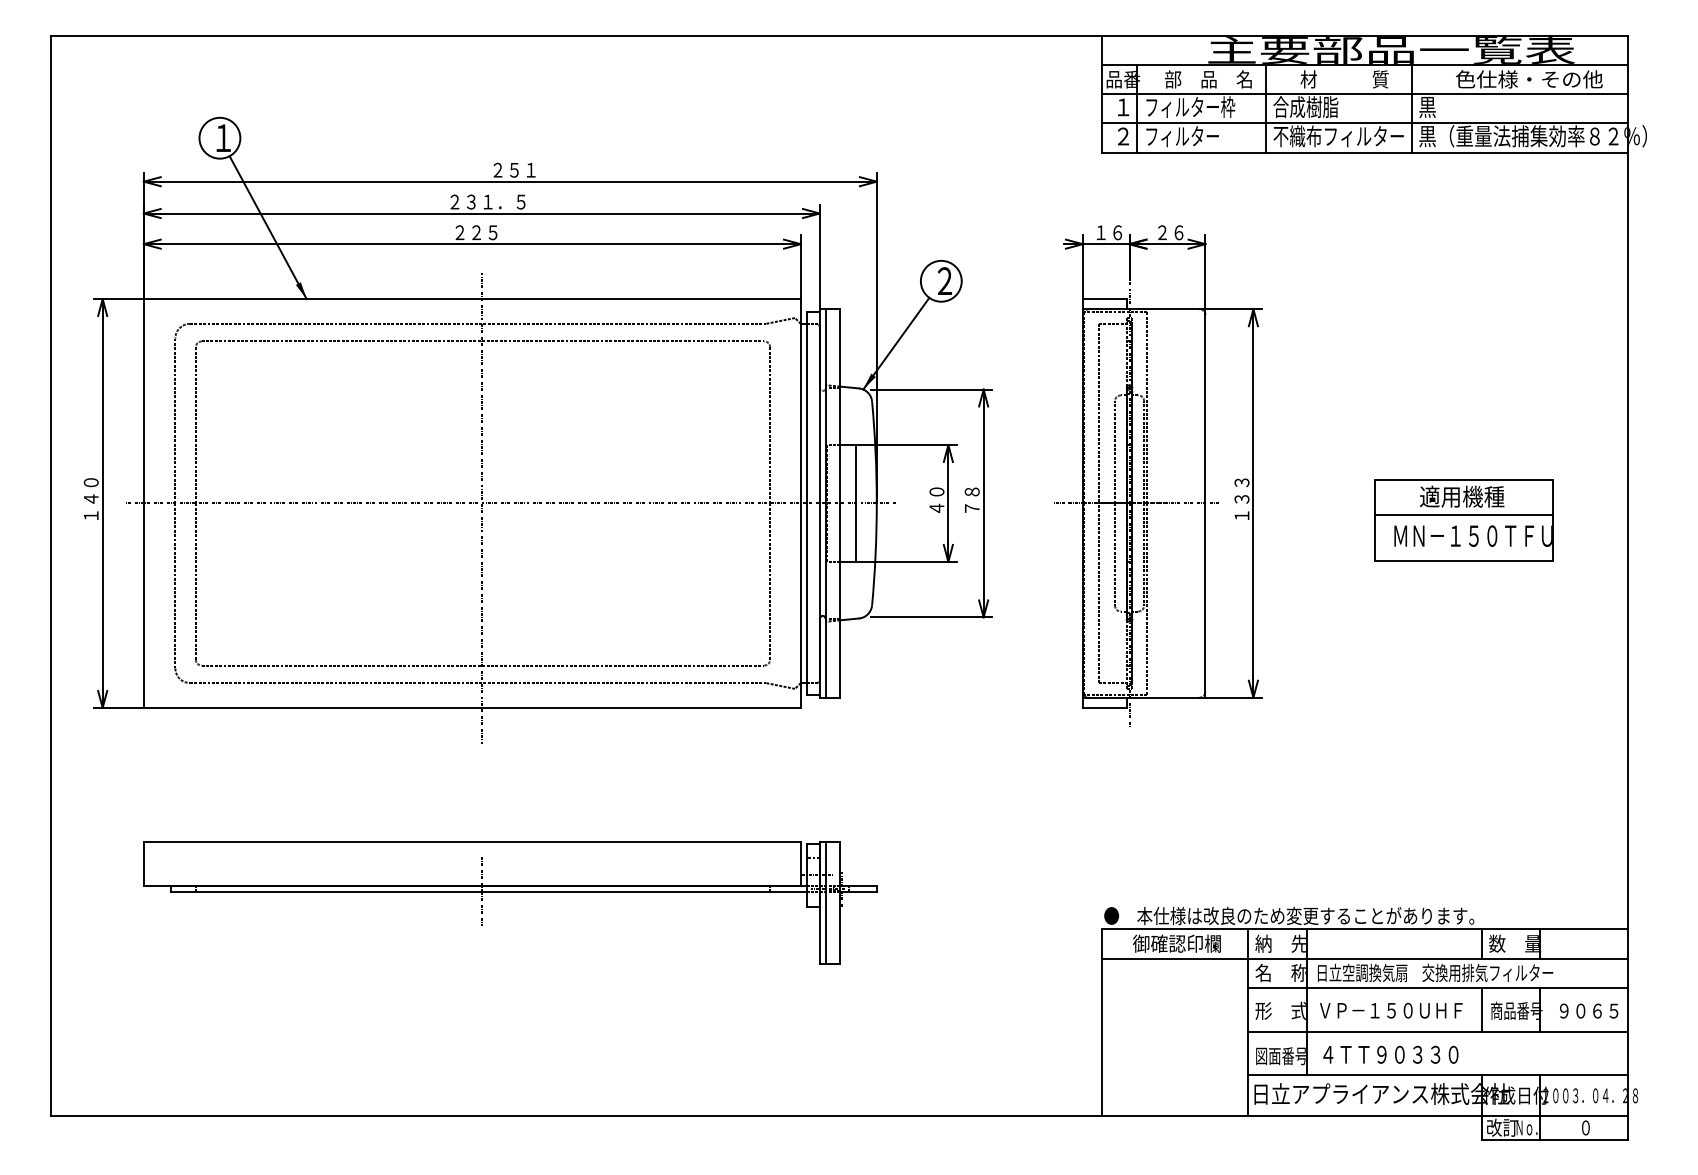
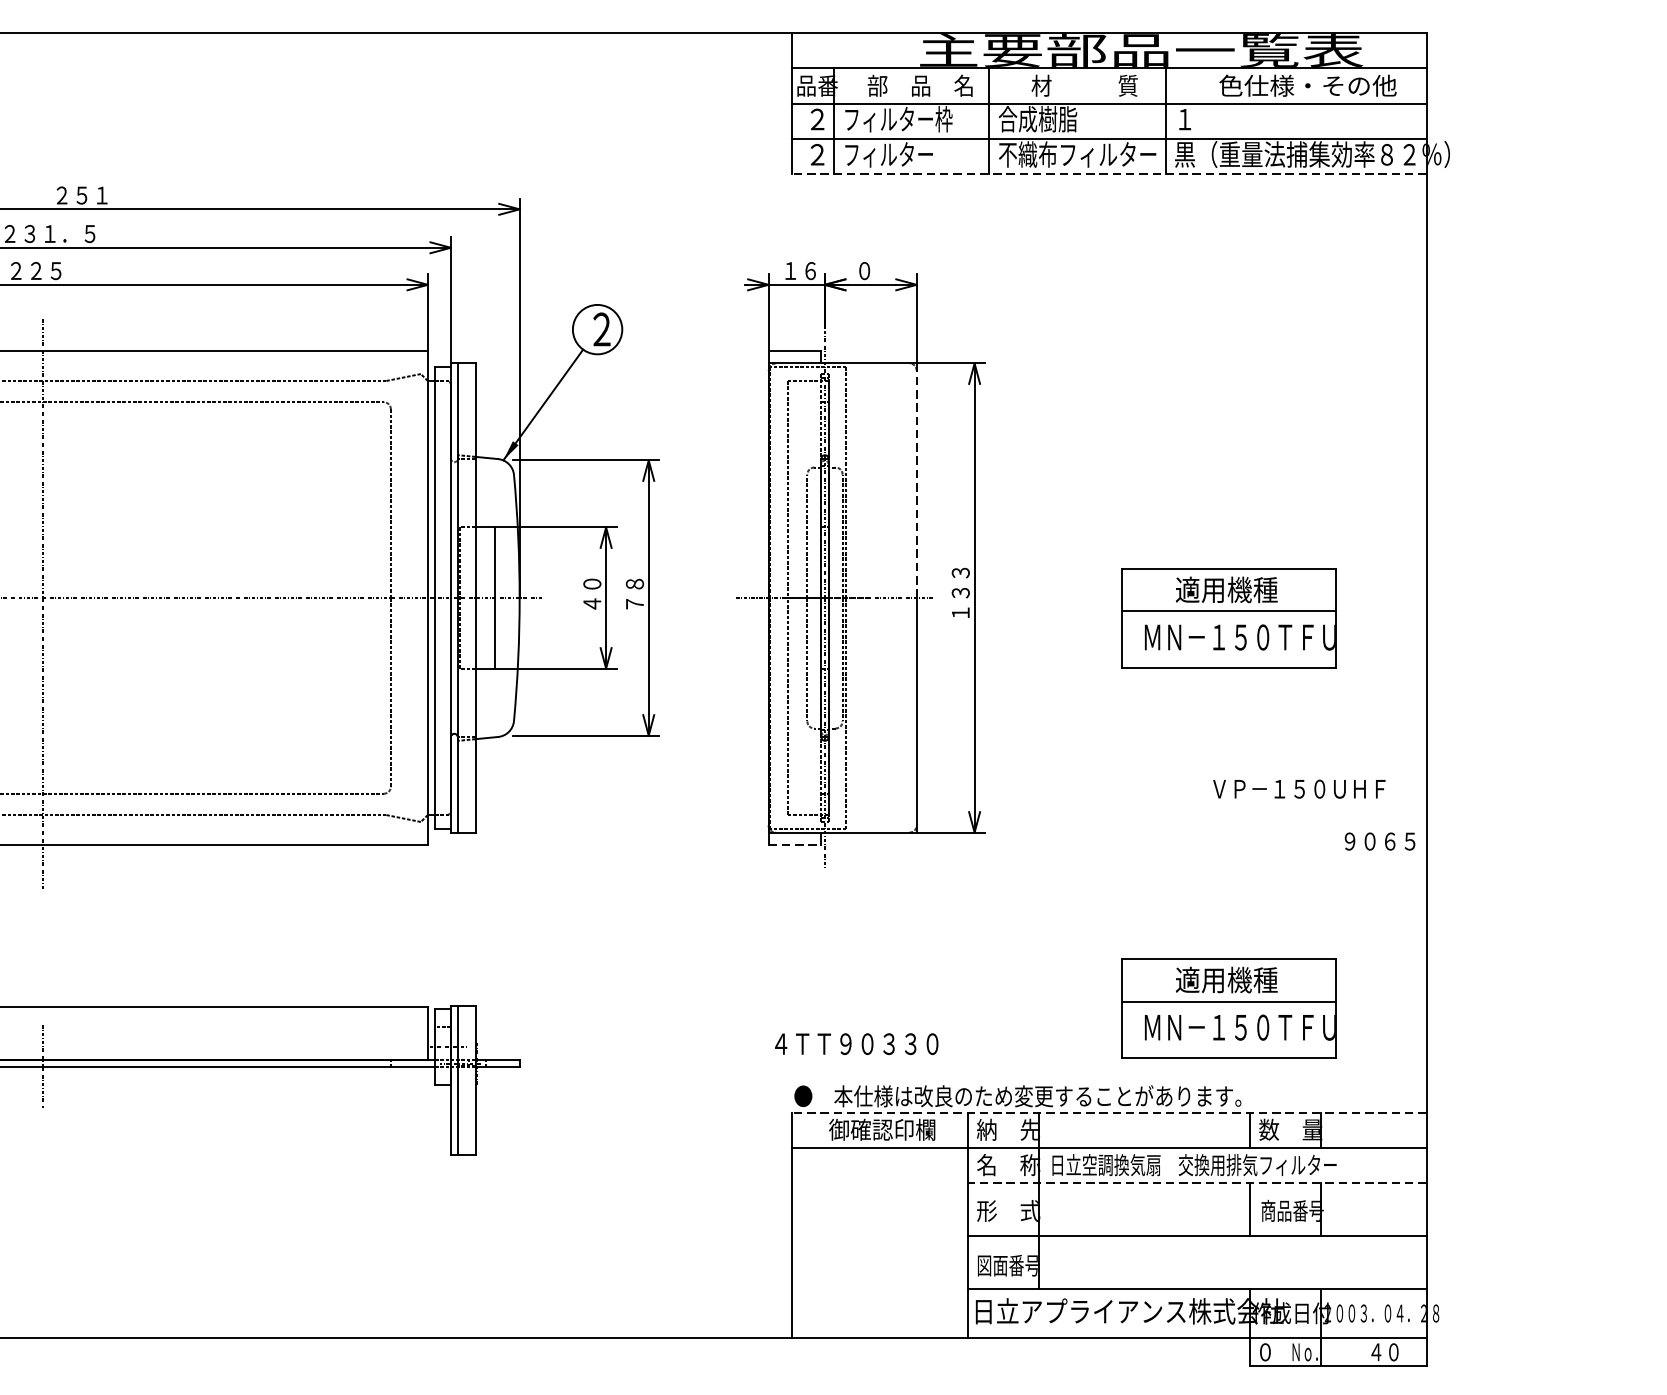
text: (1122, 106) -> (816, 118), １ -> ２
text: (1427, 107) -> (1184, 119), 黒 -> １
line: (1364, 152) -> (1108, 174), solid -> dashed
text: (1170, 232) -> (874, 270), ２６ -> ０
line: (1205, 406) -> (916, 480), solid -> dashed
line: (1104, 707) -> (794, 844), solid -> dashed
part: (1463, 843) -> (1228, 1008), added
line: (1364, 929) -> (1108, 1112), solid -> dashed
line: (1437, 987) -> (1196, 1182), solid -> dashed
text: (1391, 1010) -> (1299, 788), moved
text: (1589, 1010) -> (1380, 840), moved
text: (1390, 1054) -> (856, 1043), moved
text: (1502, 1127) -> (1275, 1351), 改訂 -> ０
text: (1592, 1127) -> (1384, 1351), ０ -> ４０

